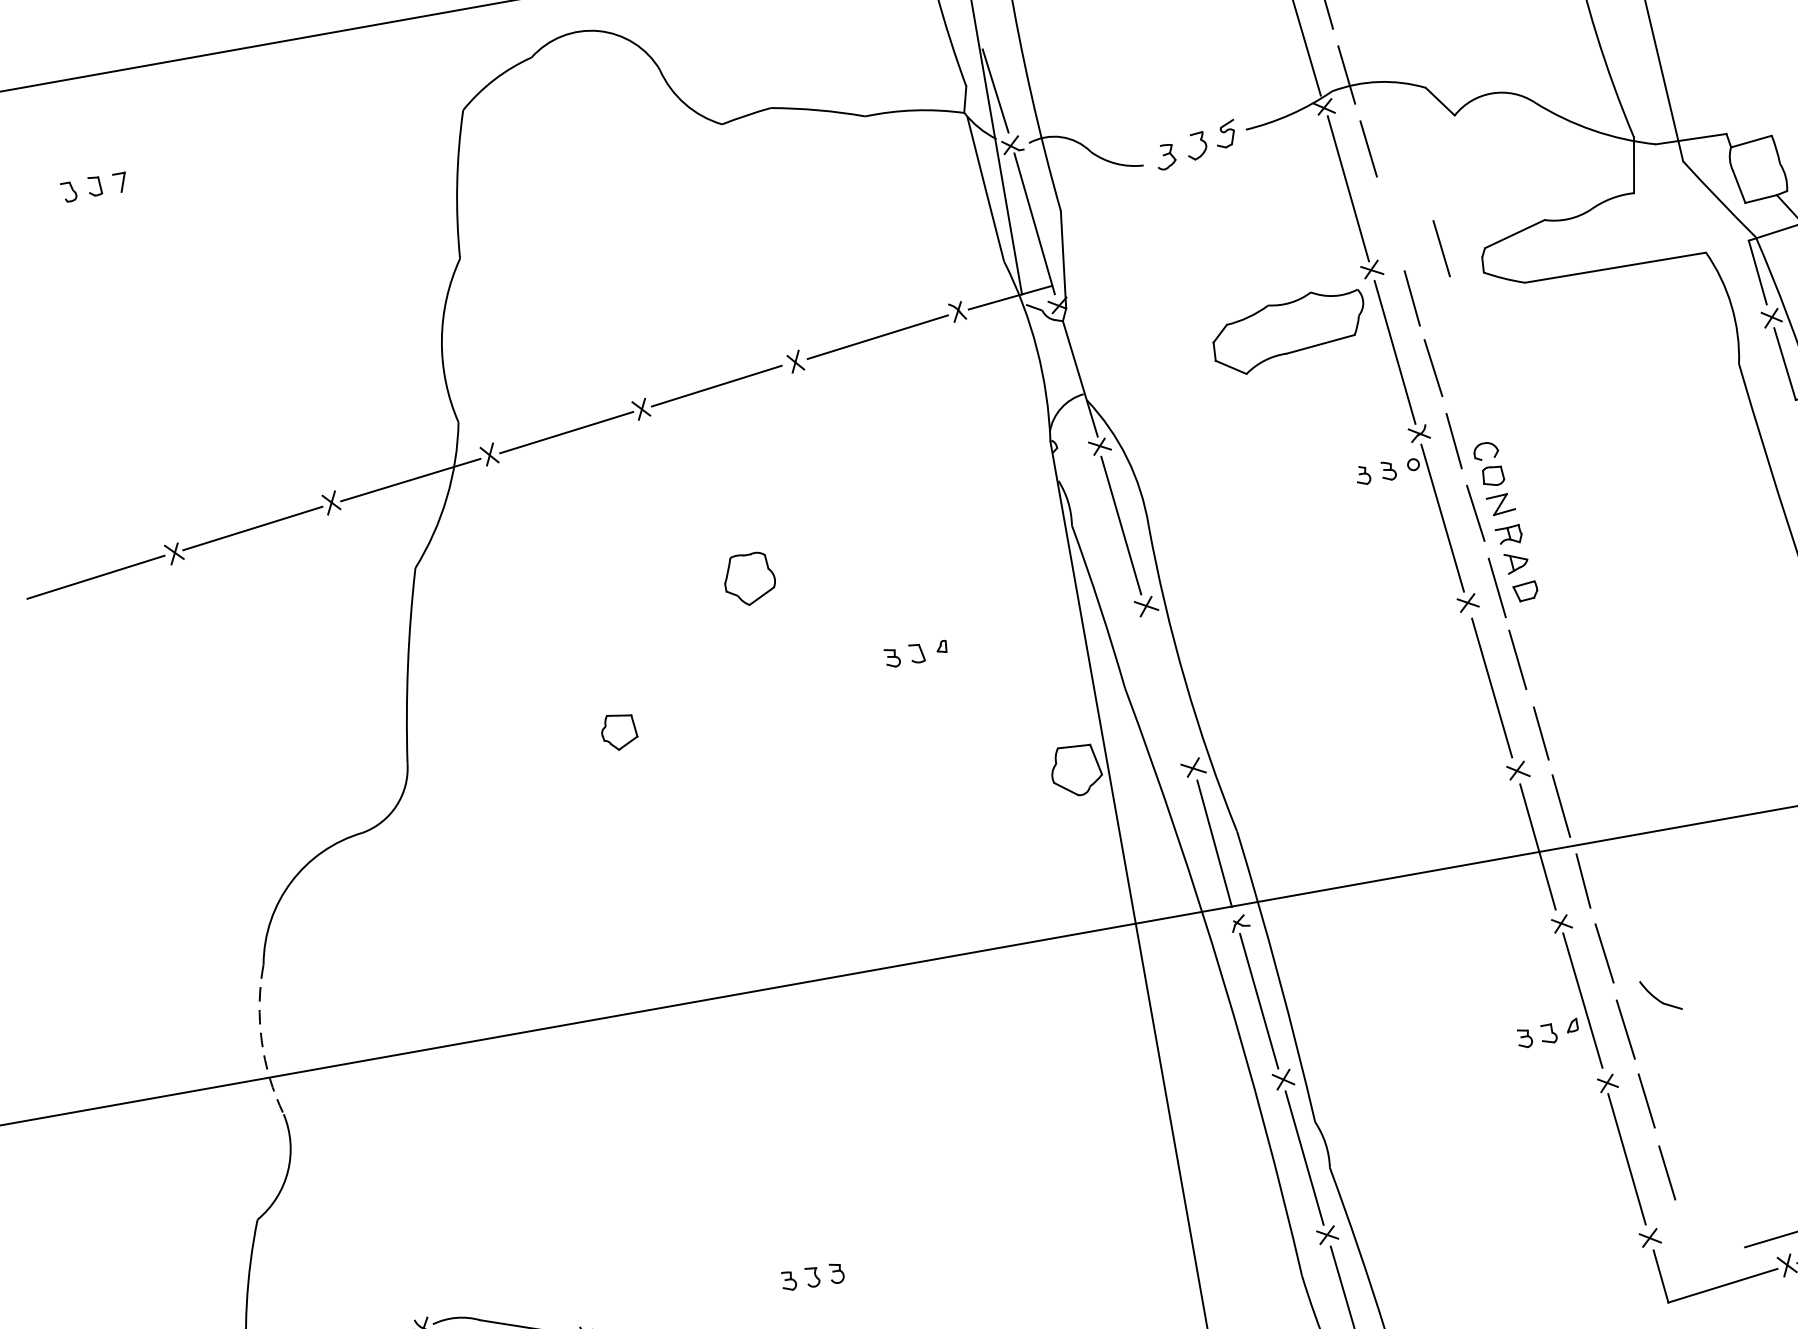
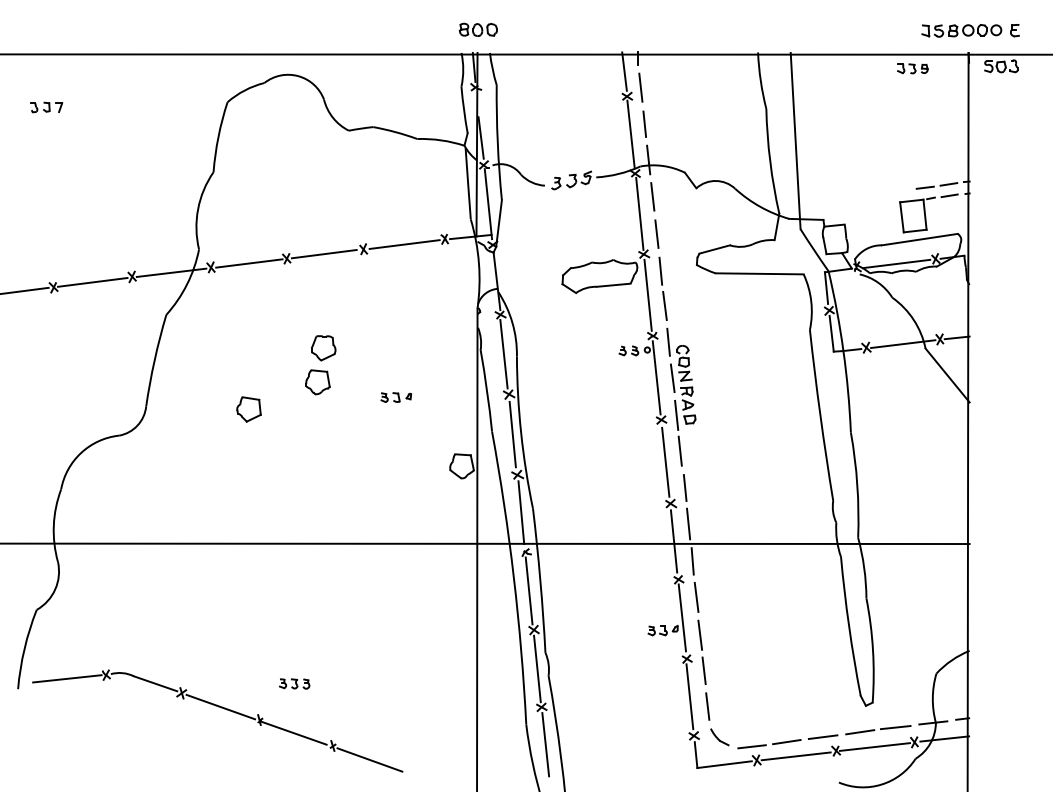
line: (1440, 247) -> (656, 233), moved
part: (749, 651) -> (317, 382), added
line: (1168, 686) -> (512, 434), added
part: (618, 732) -> (248, 409), size x1.43
part: (1660, 996) -> (719, 737), moved
arc: (261, 1040) -> (53, 525), dashed -> solid

